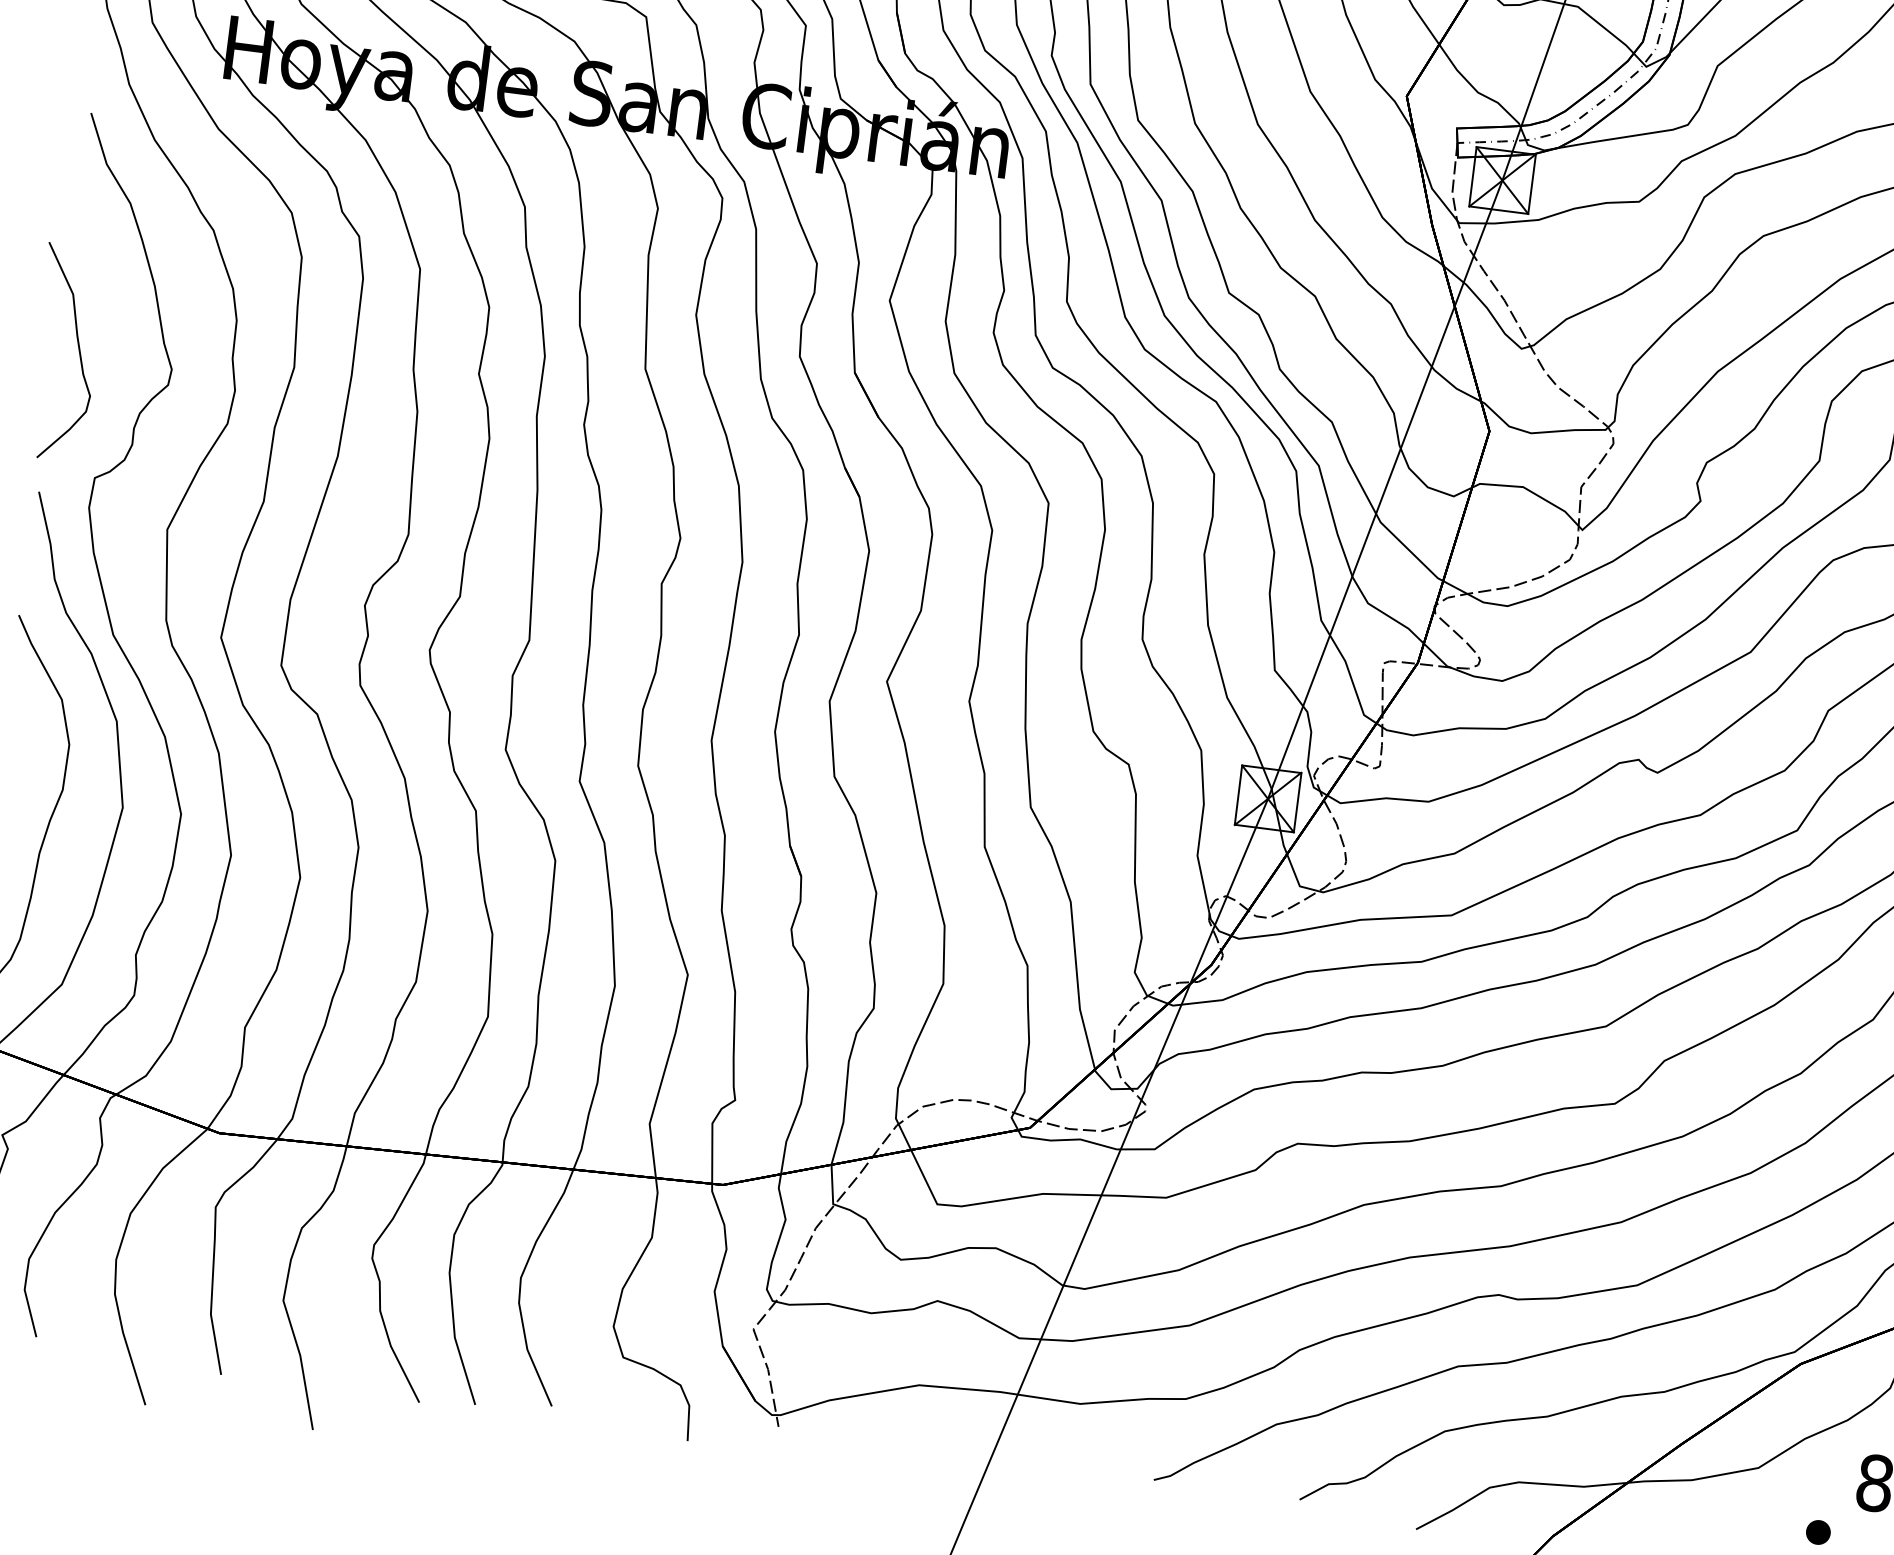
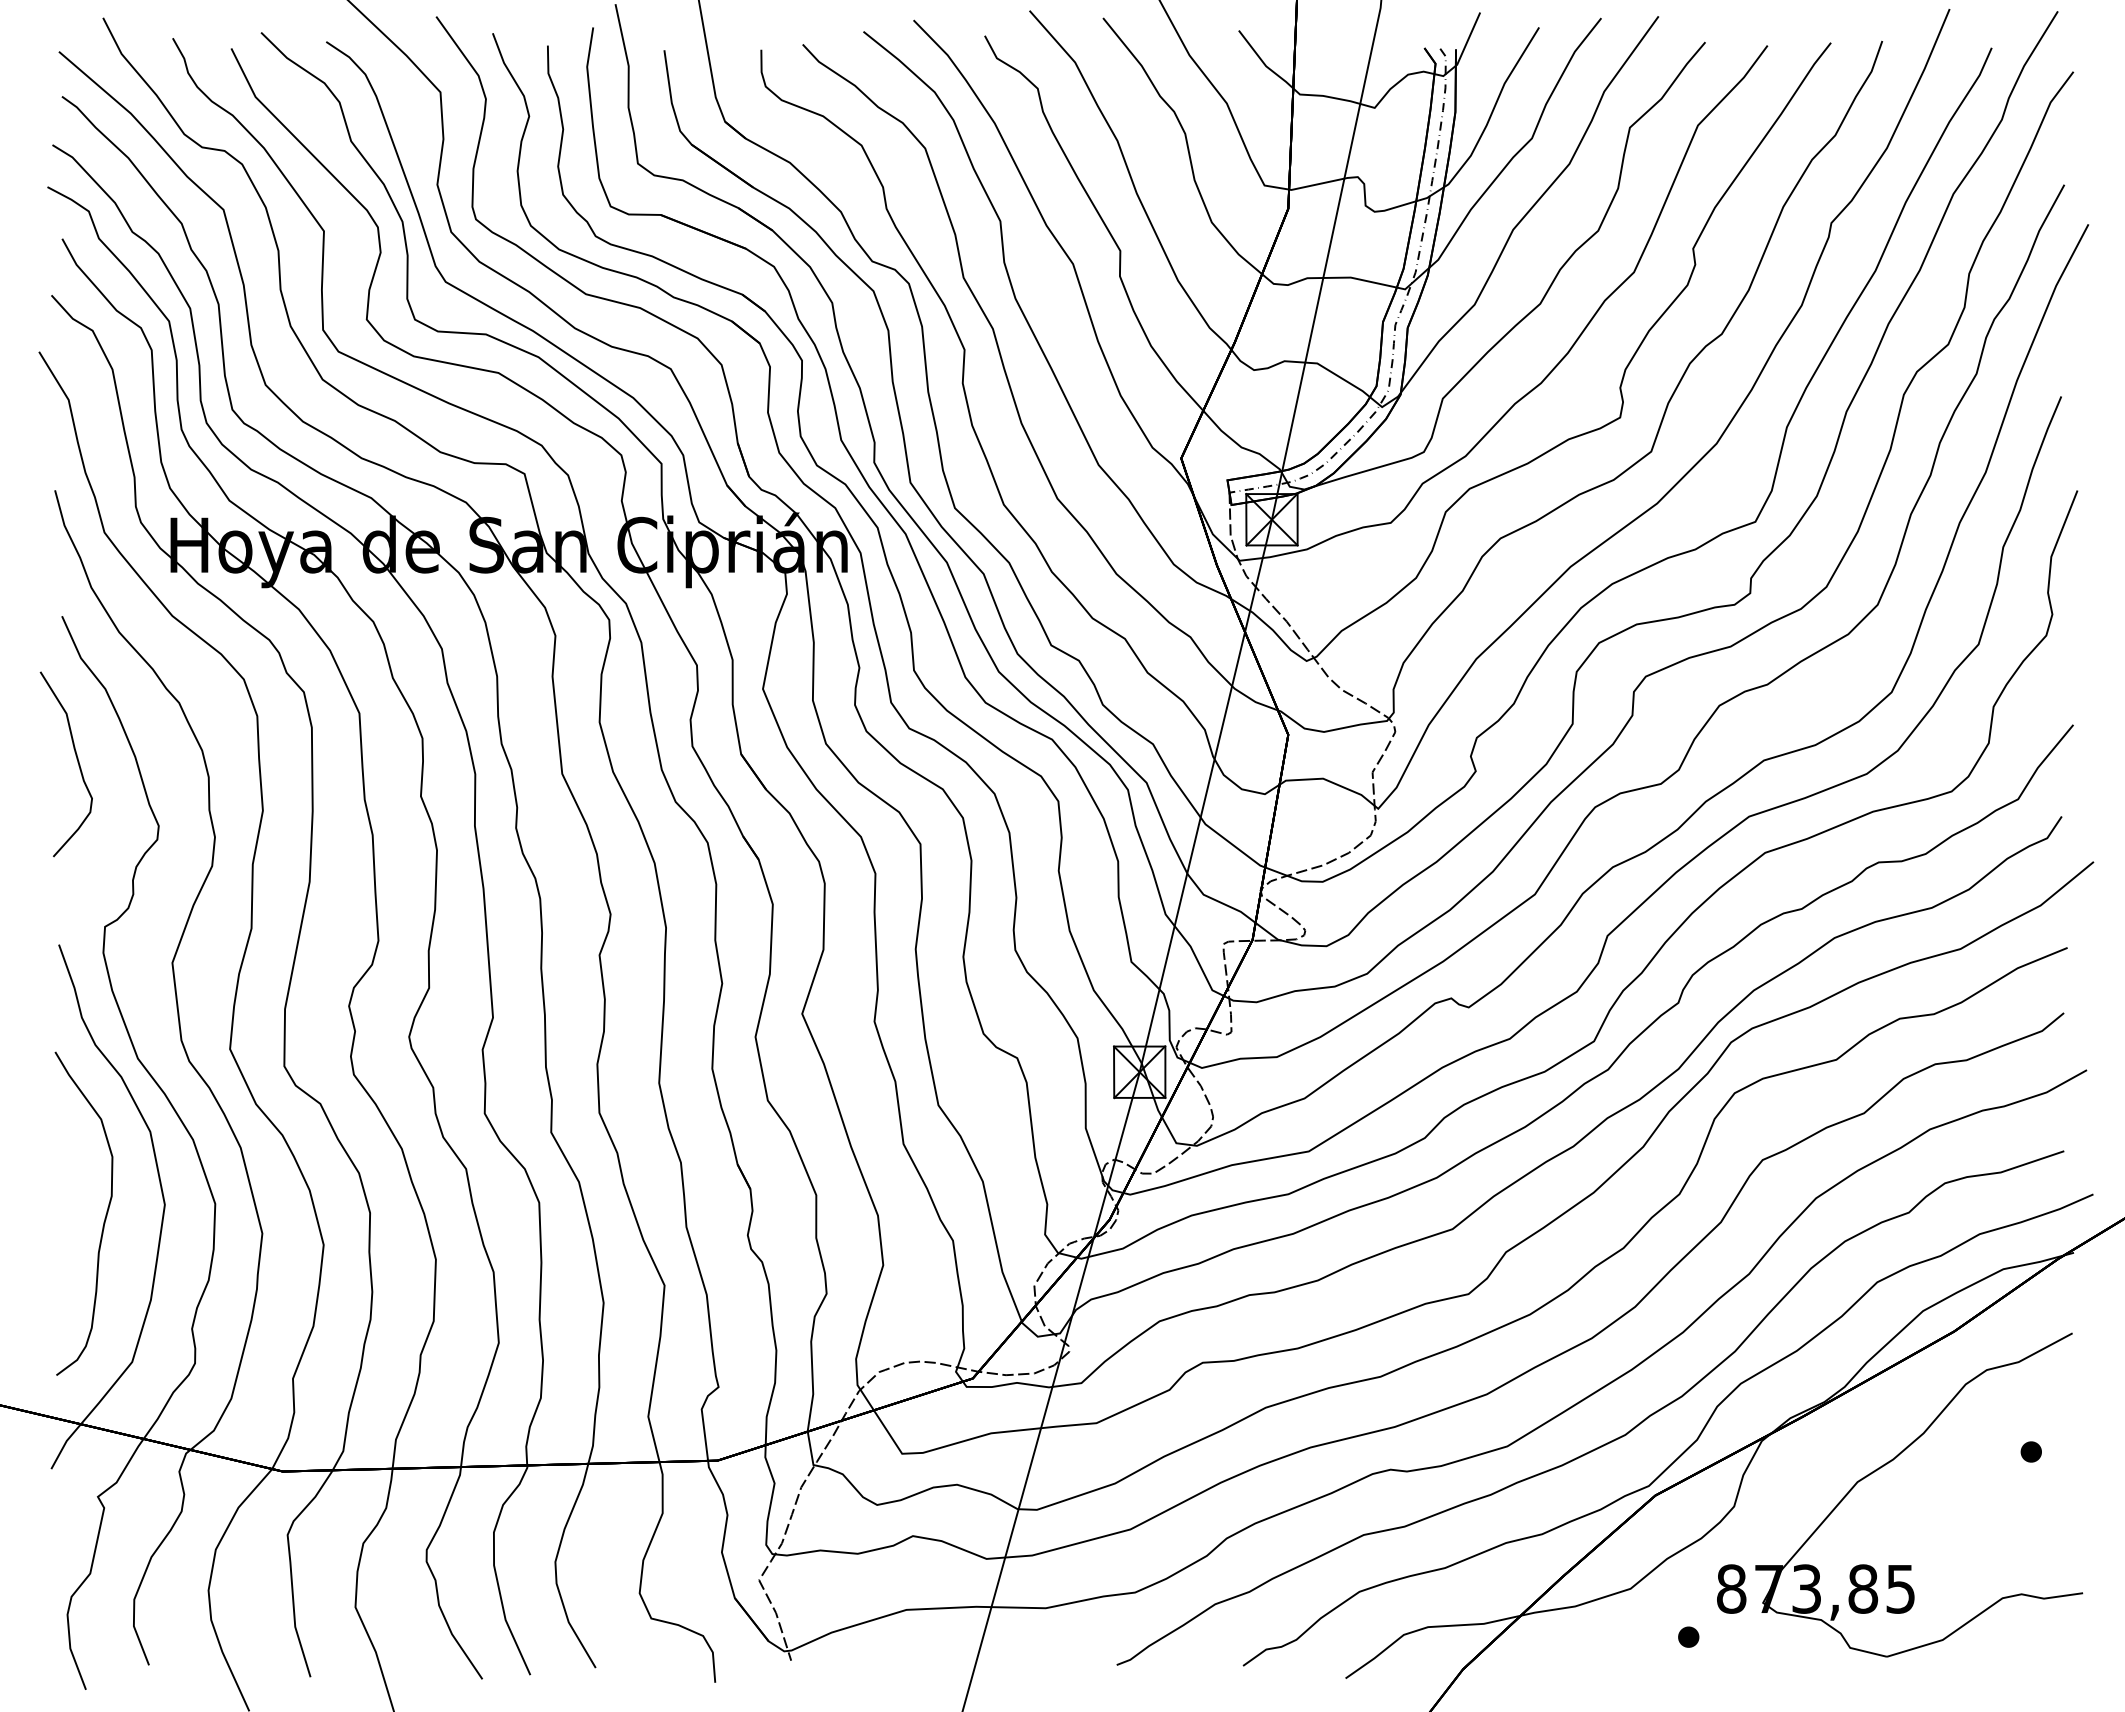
curve: (77, 348) -> (76, 759), moved

